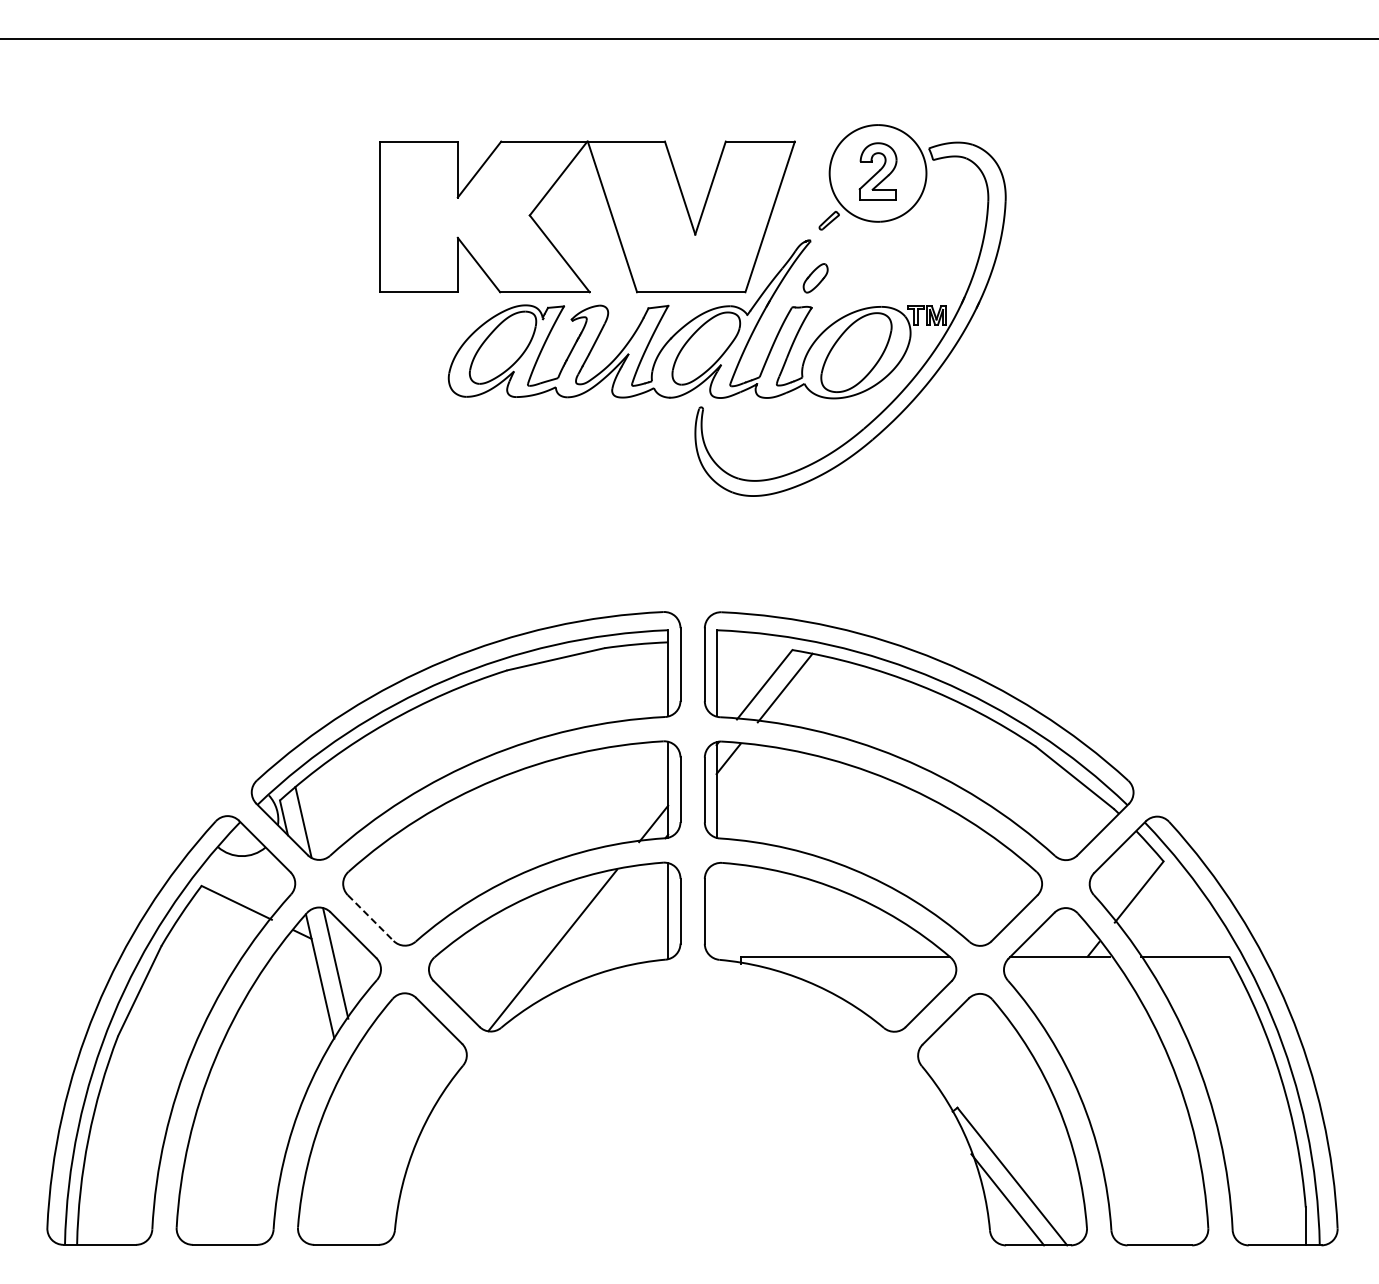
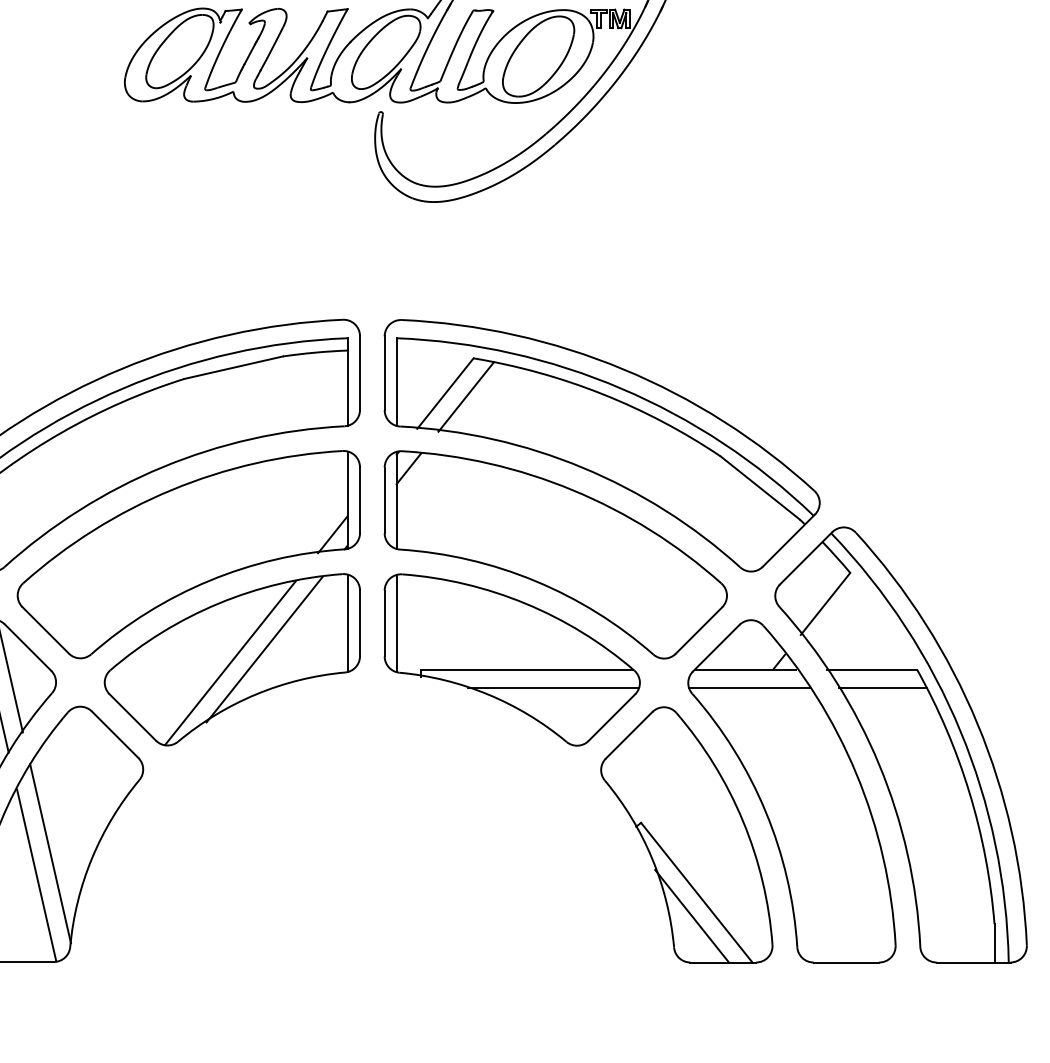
line: (716, 911) -> (396, 623), added
line: (371, 918) -> (46, 630), dashed -> solid
line: (586, 936) -> (264, 649), added
line: (871, 974) -> (553, 687), added
line: (1064, 974) -> (749, 687), added
line: (1195, 974) -> (882, 687), added
line: (375, 1137) -> (50, 853), added
line: (361, 1159) -> (36, 875), added

